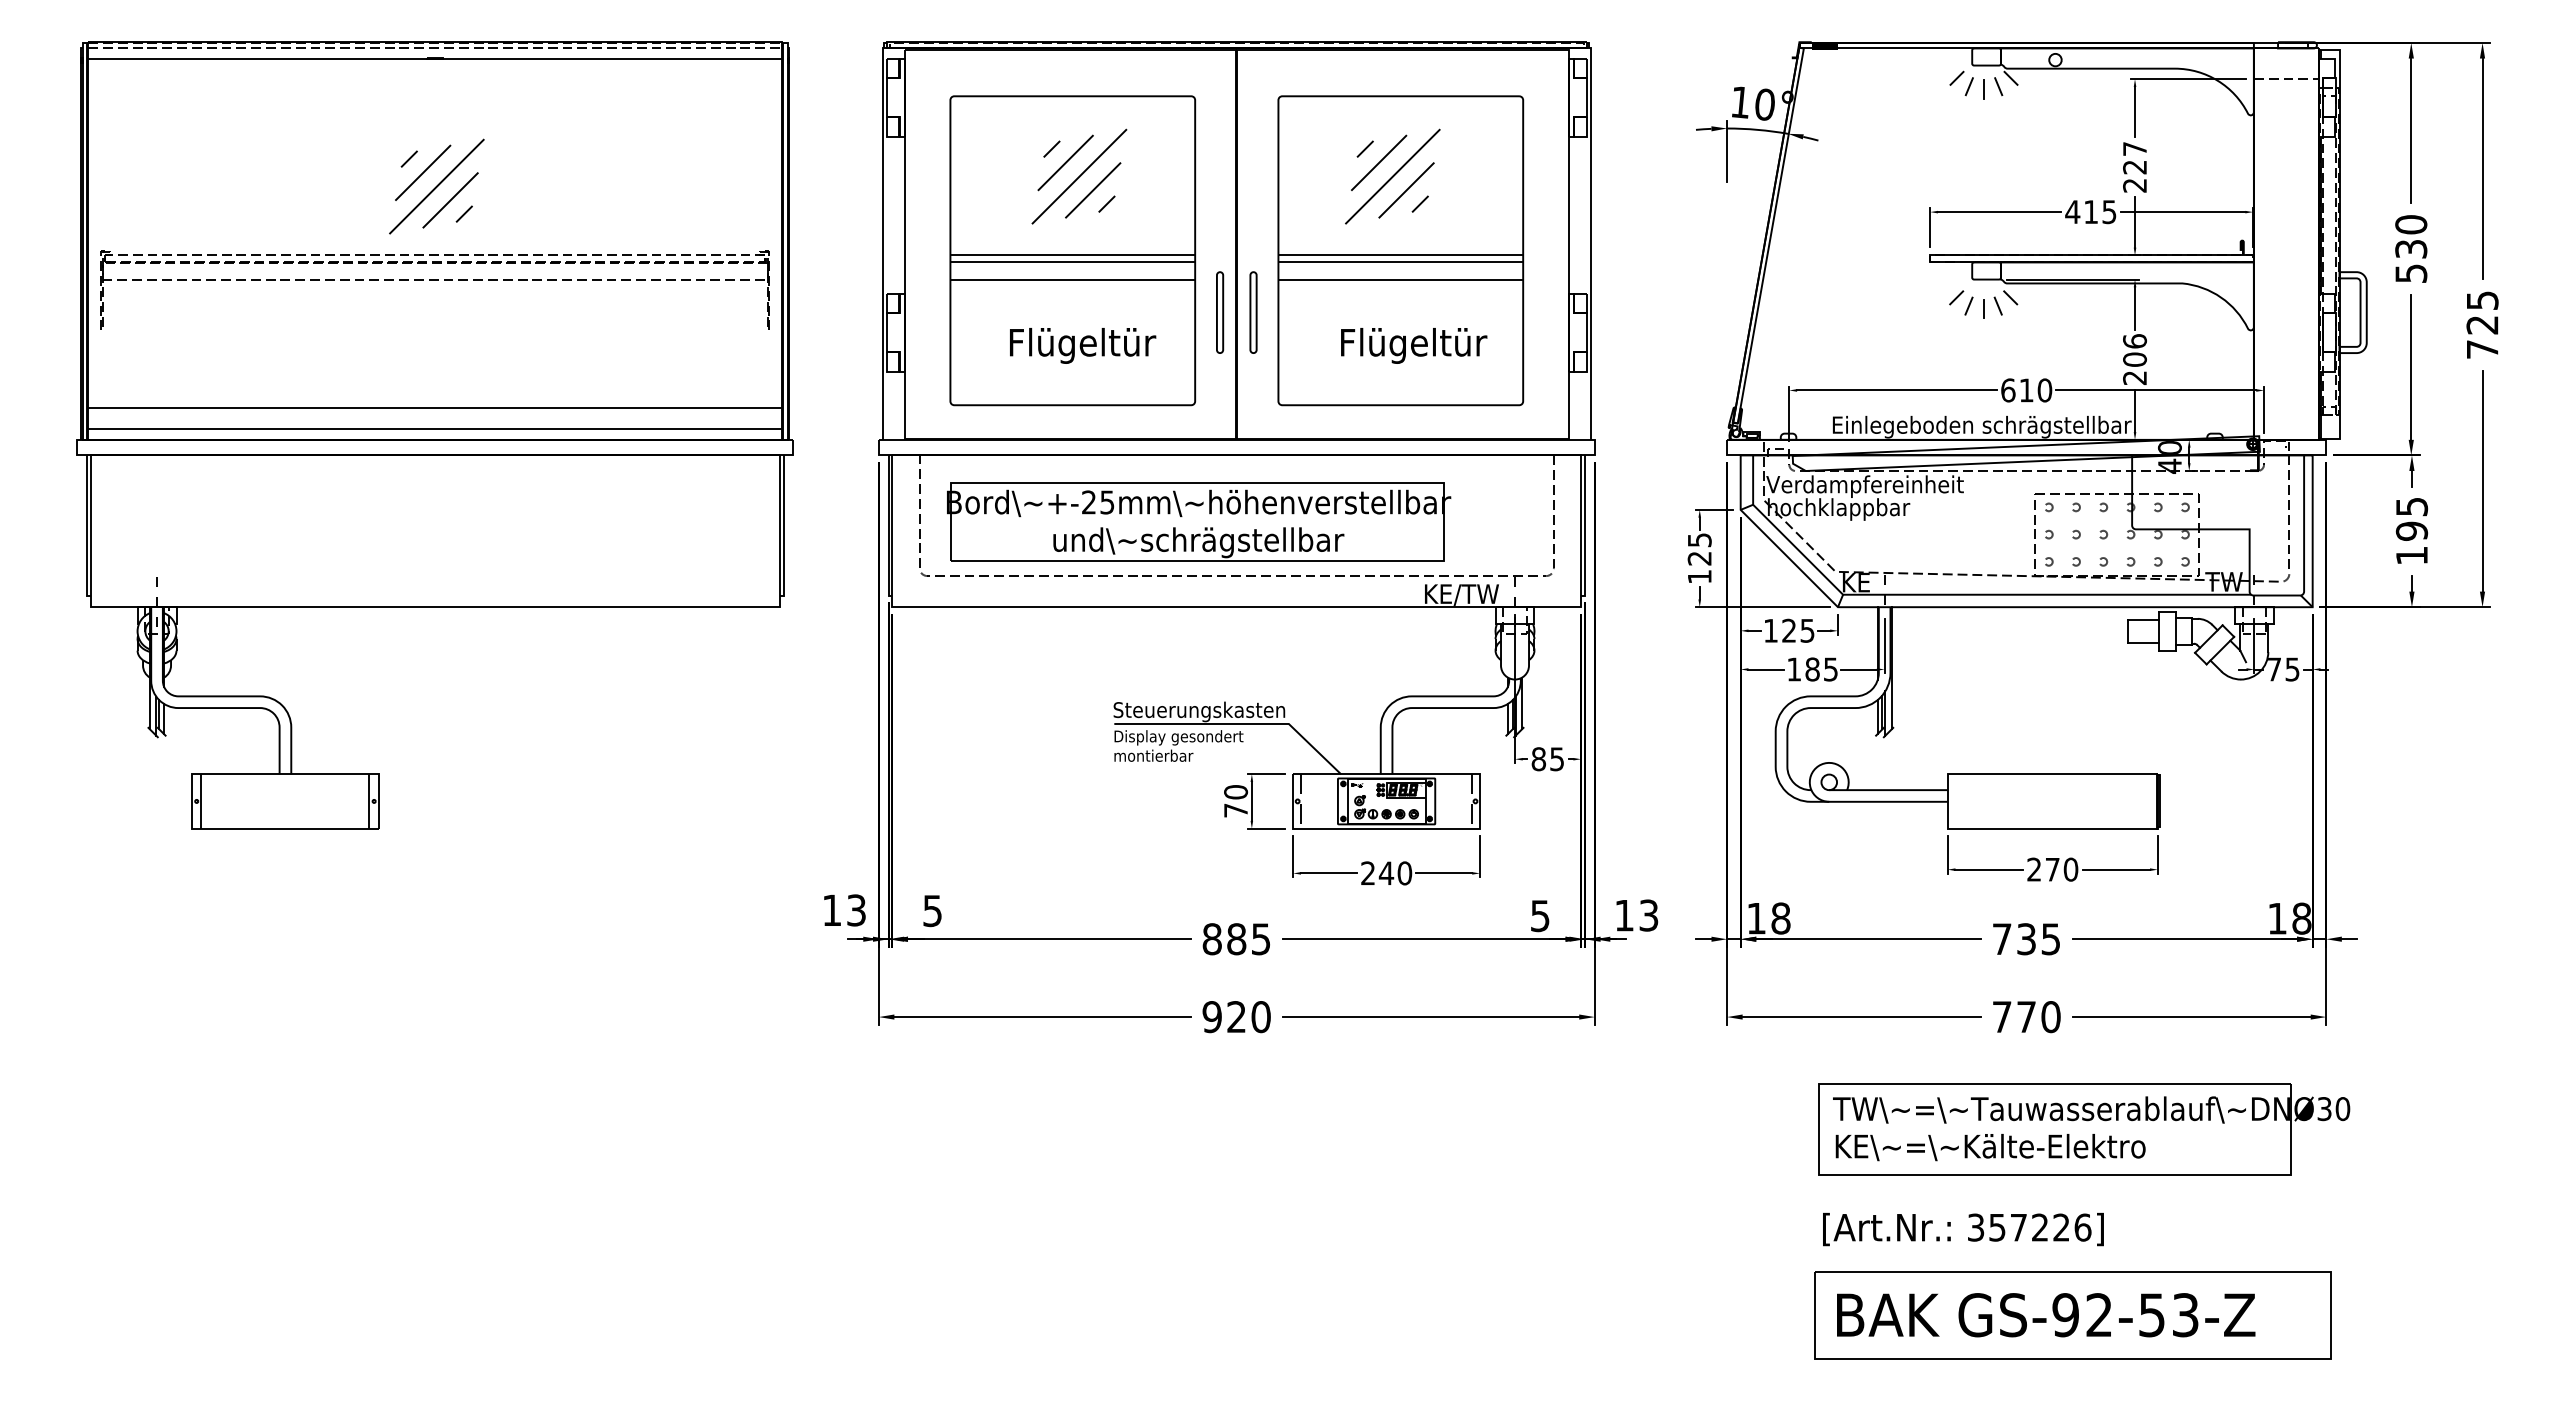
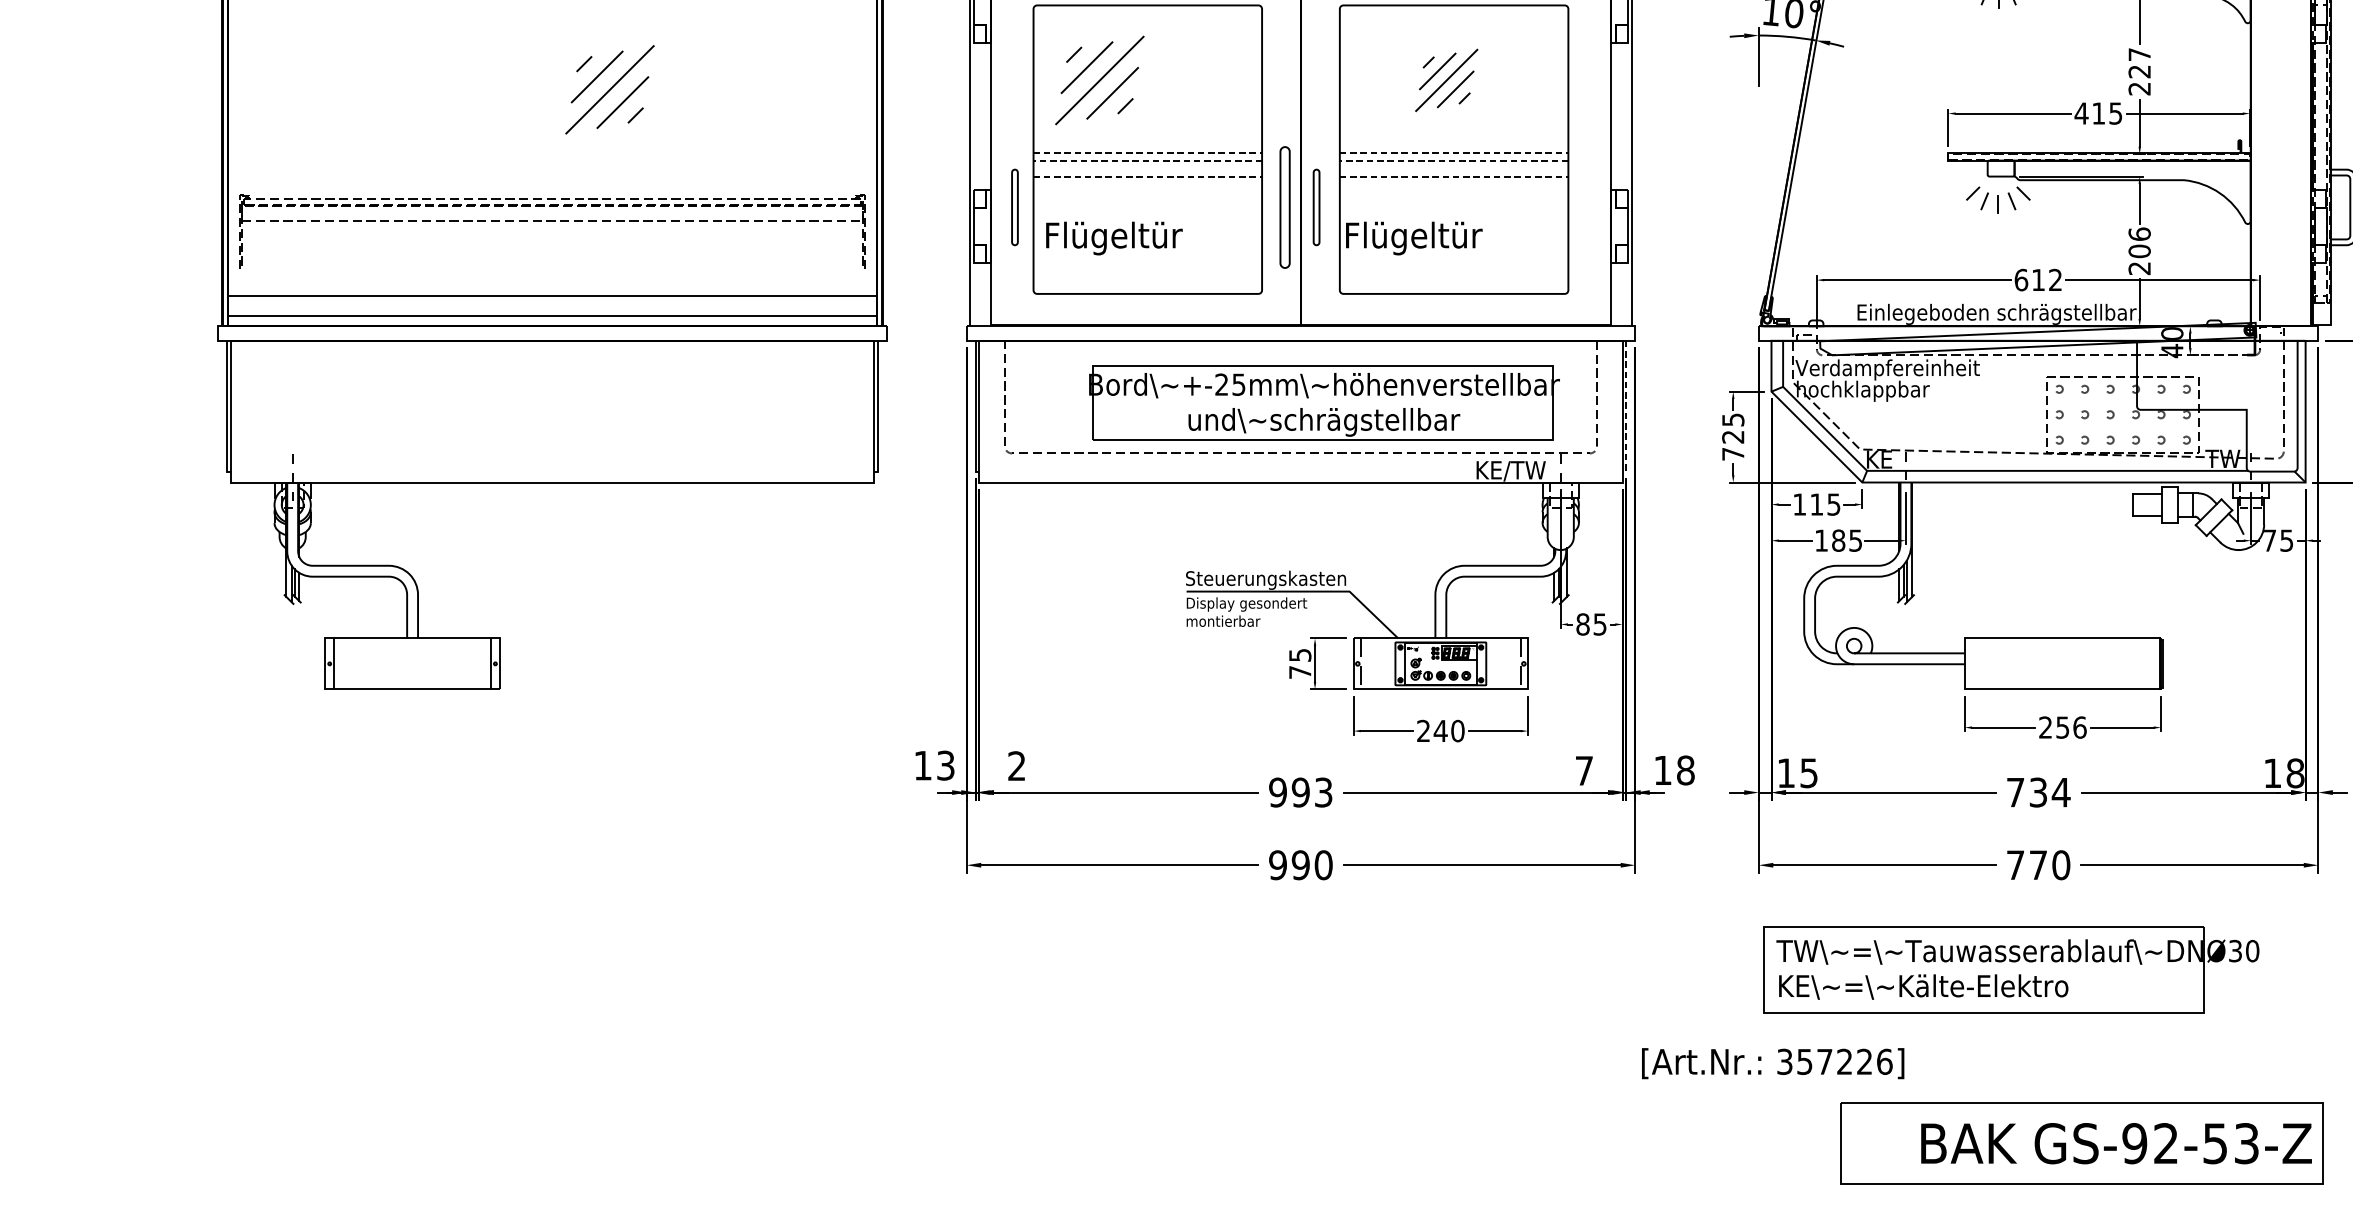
part: (1079, 176) -> (1099, 80), moved
part: (1392, 176) -> (1446, 80), size x0.7
part: (436, 186) -> (609, 89), moved
line: (1073, 254) -> (1148, 153), solid -> dashed
line: (1401, 254) -> (1454, 153), solid -> dashed
line: (1072, 262) -> (1147, 160), solid -> dashed
line: (1400, 262) -> (1453, 160), solid -> dashed
line: (1073, 279) -> (1148, 176), solid -> dashed
line: (1401, 279) -> (1454, 176), solid -> dashed
part: (434, 280) -> (551, 222), moved
part: (930, 312) -> (1014, 207), added
part: (1220, 312) -> (1285, 207), size x1.6
text: (1083, 345) -> (1114, 238), moved
text: (1414, 345) -> (1414, 238), moved
text: (2044, 390) -> (2055, 280), 610 -> 612
part: (1199, 521) -> (1324, 402), moved
line: (1585, 527) -> (1626, 408), solid -> dashed
text: (1699, 576) -> (1733, 453), 125 -> 725
text: (1788, 630) -> (1816, 504), 125 -> 115
text: (1236, 792) -> (1300, 655), 70 -> 75
text: (2061, 869) -> (2071, 727), 270 -> 256
text: (932, 910) -> (1016, 765), 5 -> 2
text: (1648, 915) -> (1685, 770), 13 -> 18
text: (1540, 916) -> (1584, 771), 5 -> 7
text: (1780, 918) -> (1808, 773), 18 -> 15
text: (1236, 939) -> (1300, 792), 885 -> 993
text: (2050, 939) -> (2060, 792), 735 -> 734
text: (1236, 1017) -> (1300, 865), 920 -> 990
part: (2084, 1129) -> (2011, 970), moved
text: (1963, 1229) -> (1773, 1063), moved
text: (2046, 1315) -> (2116, 1143), moved

